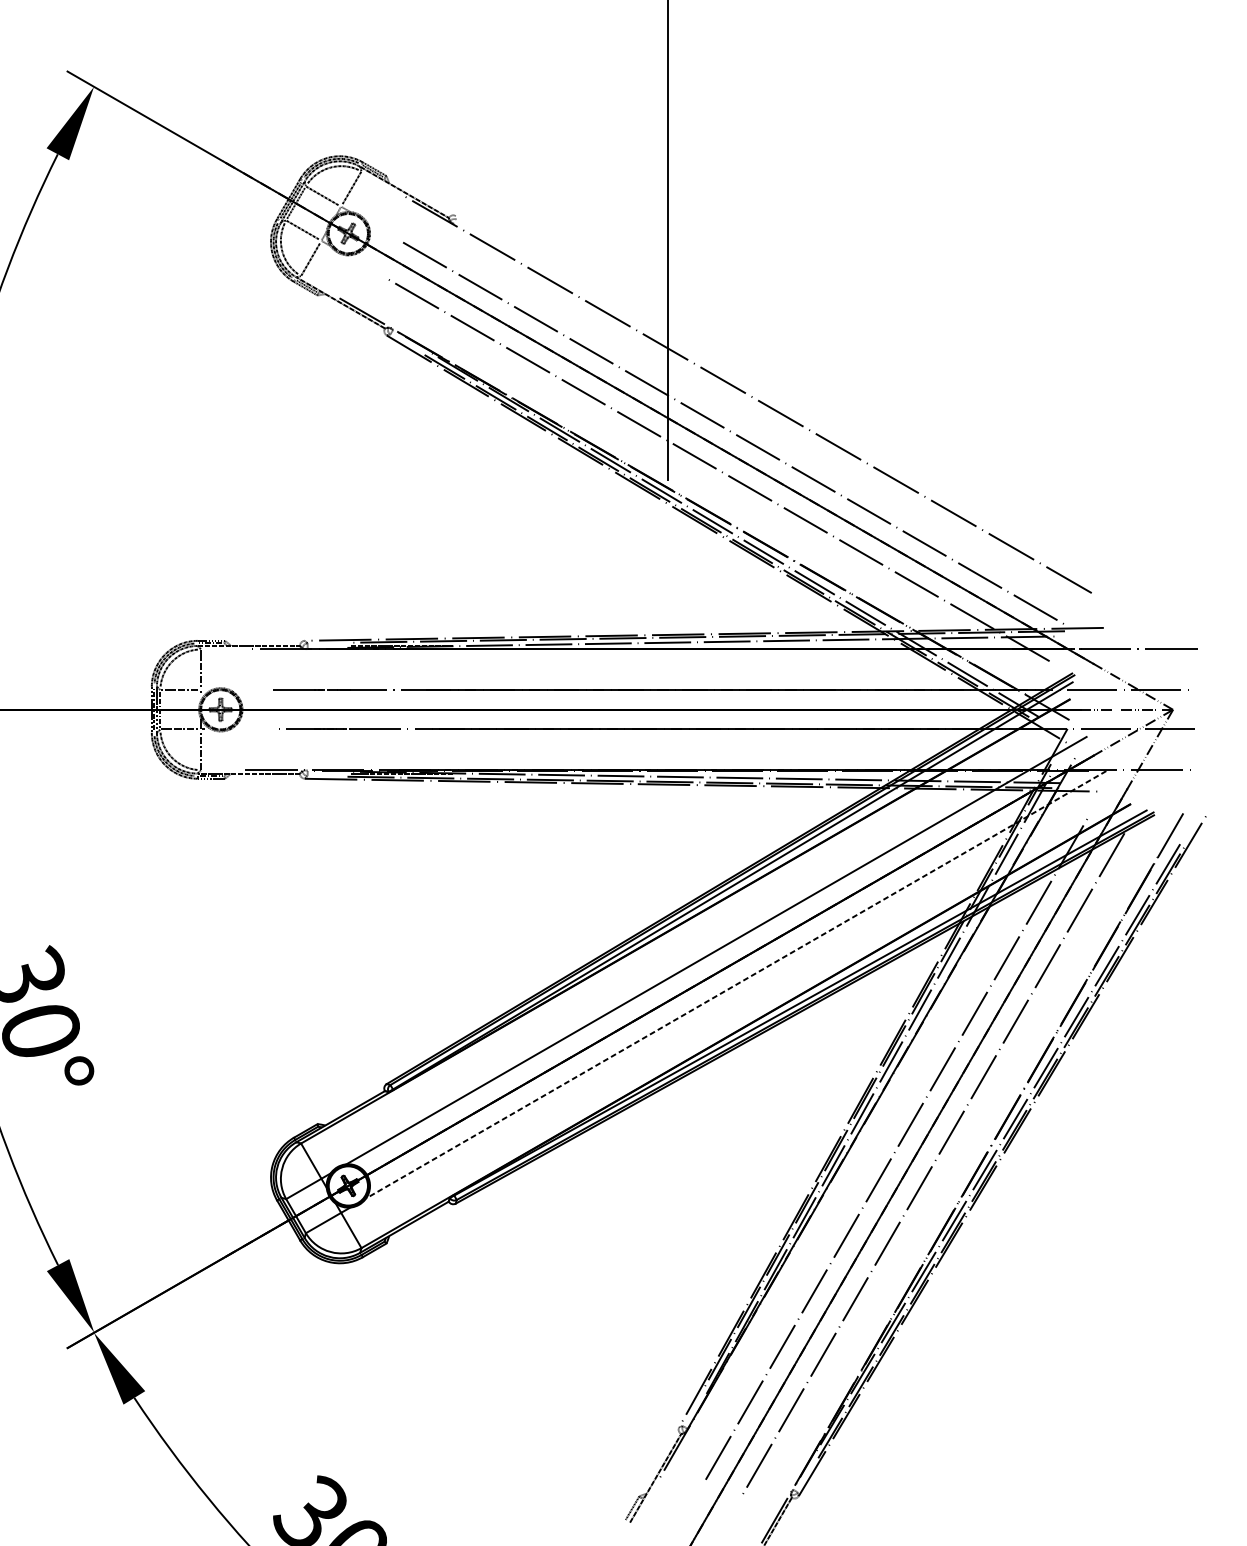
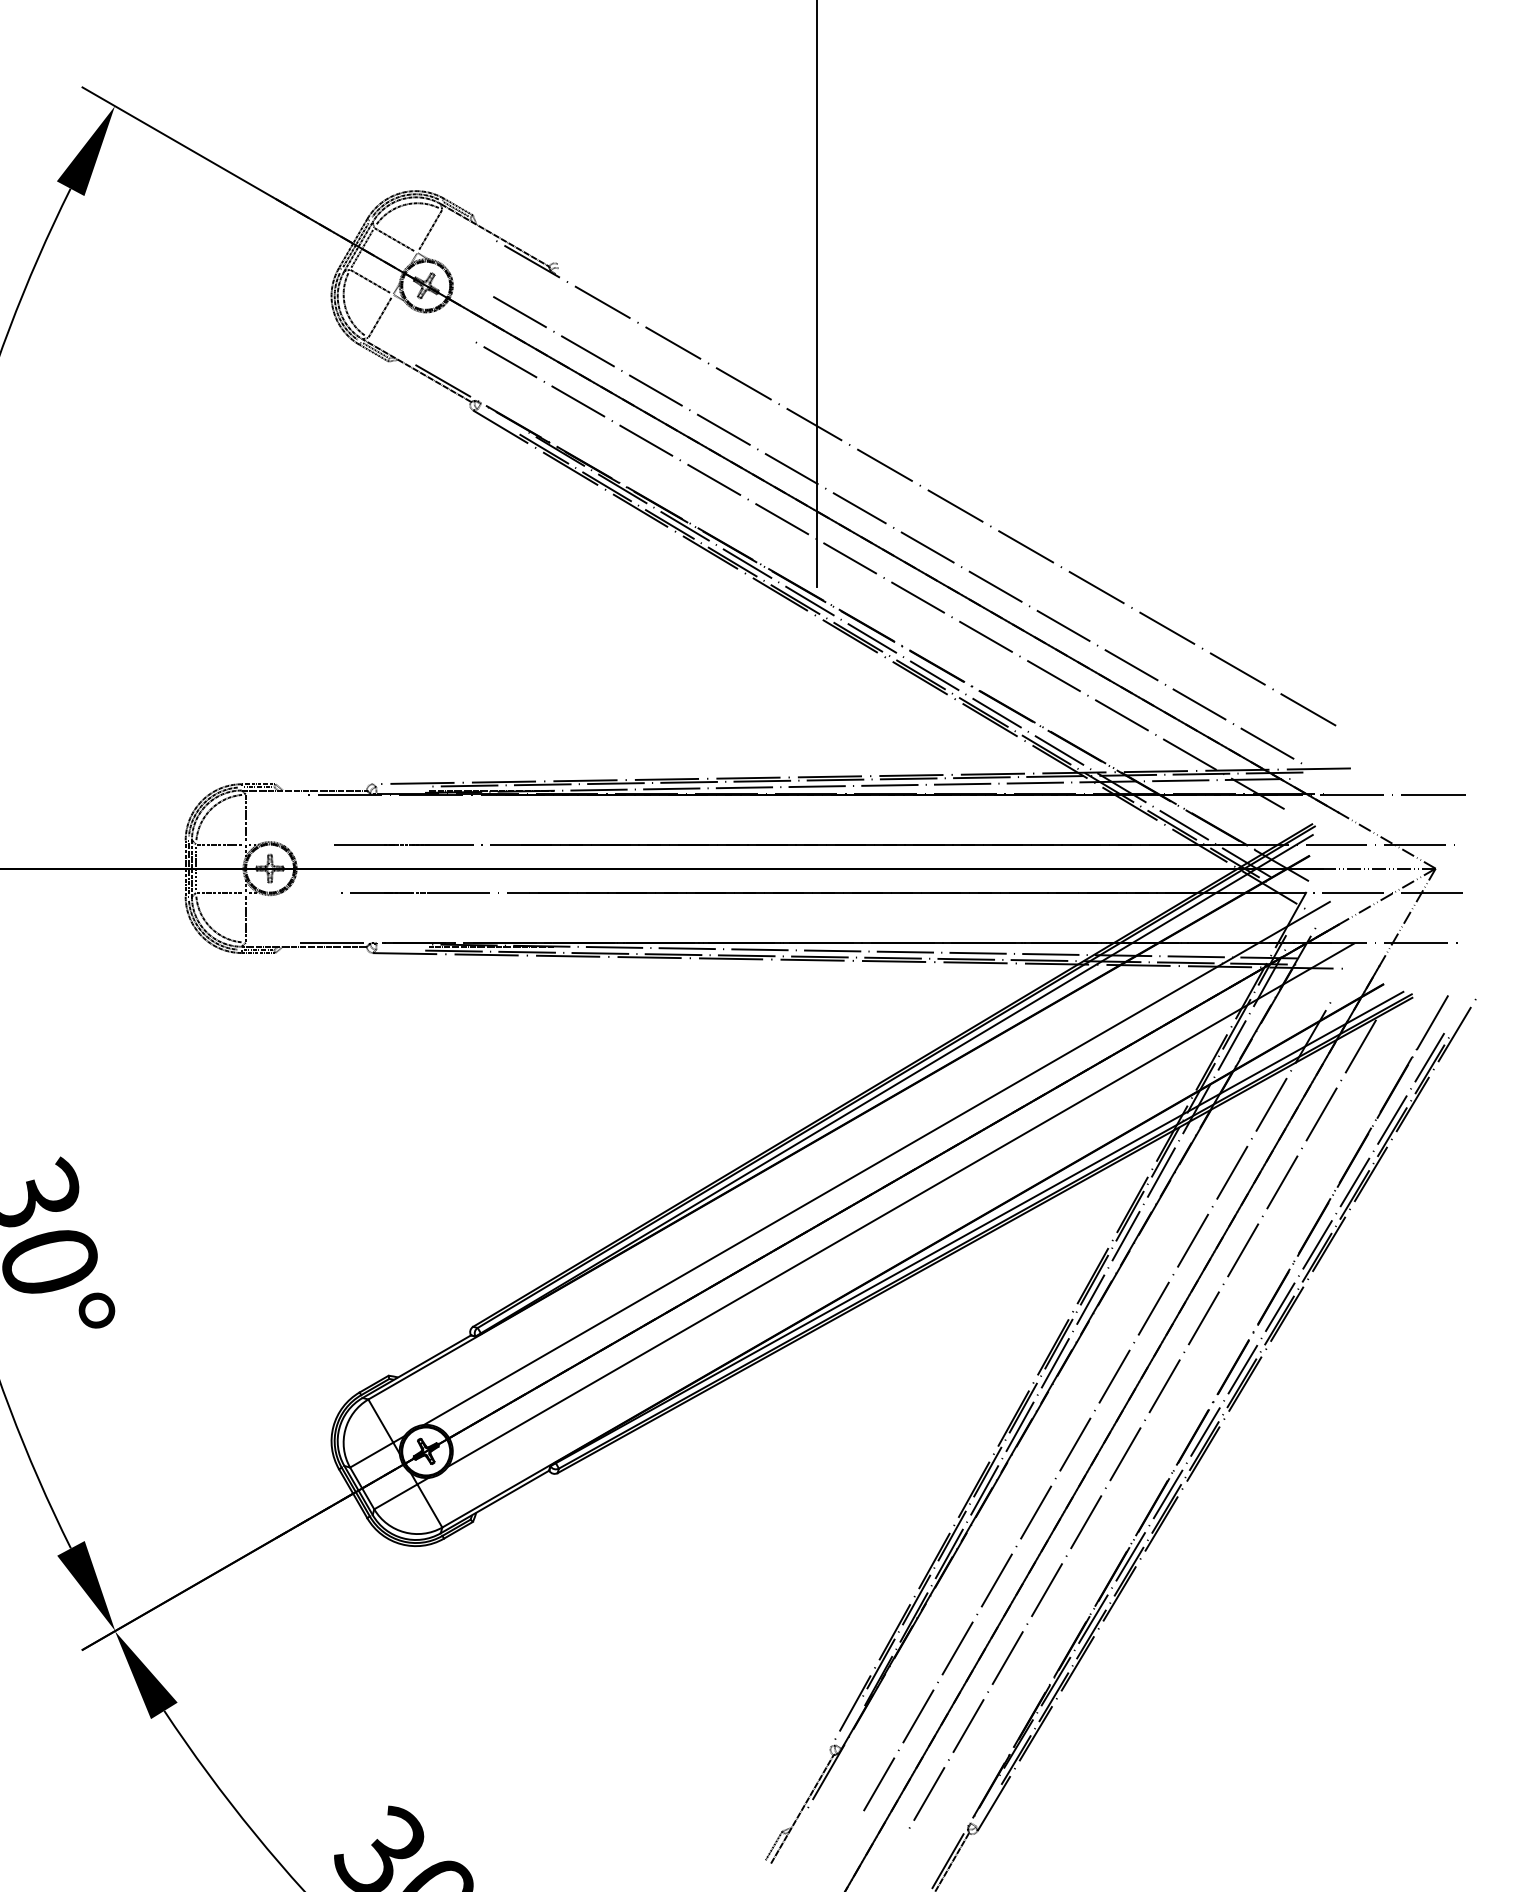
line: (735, 985) -> (900, 1205), dashed -> solid

